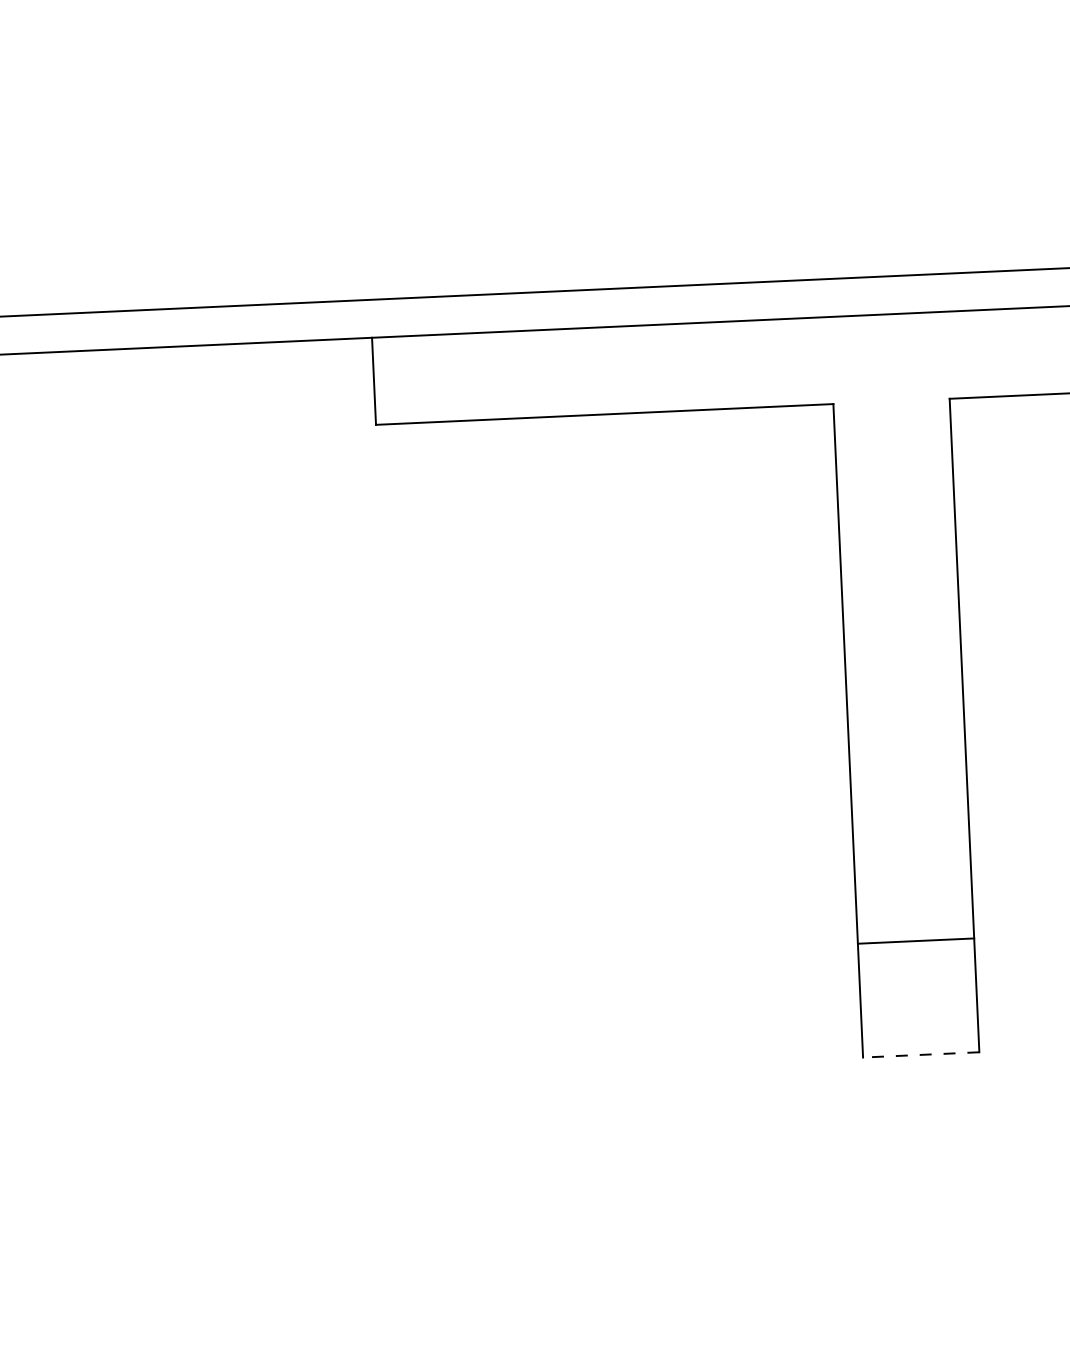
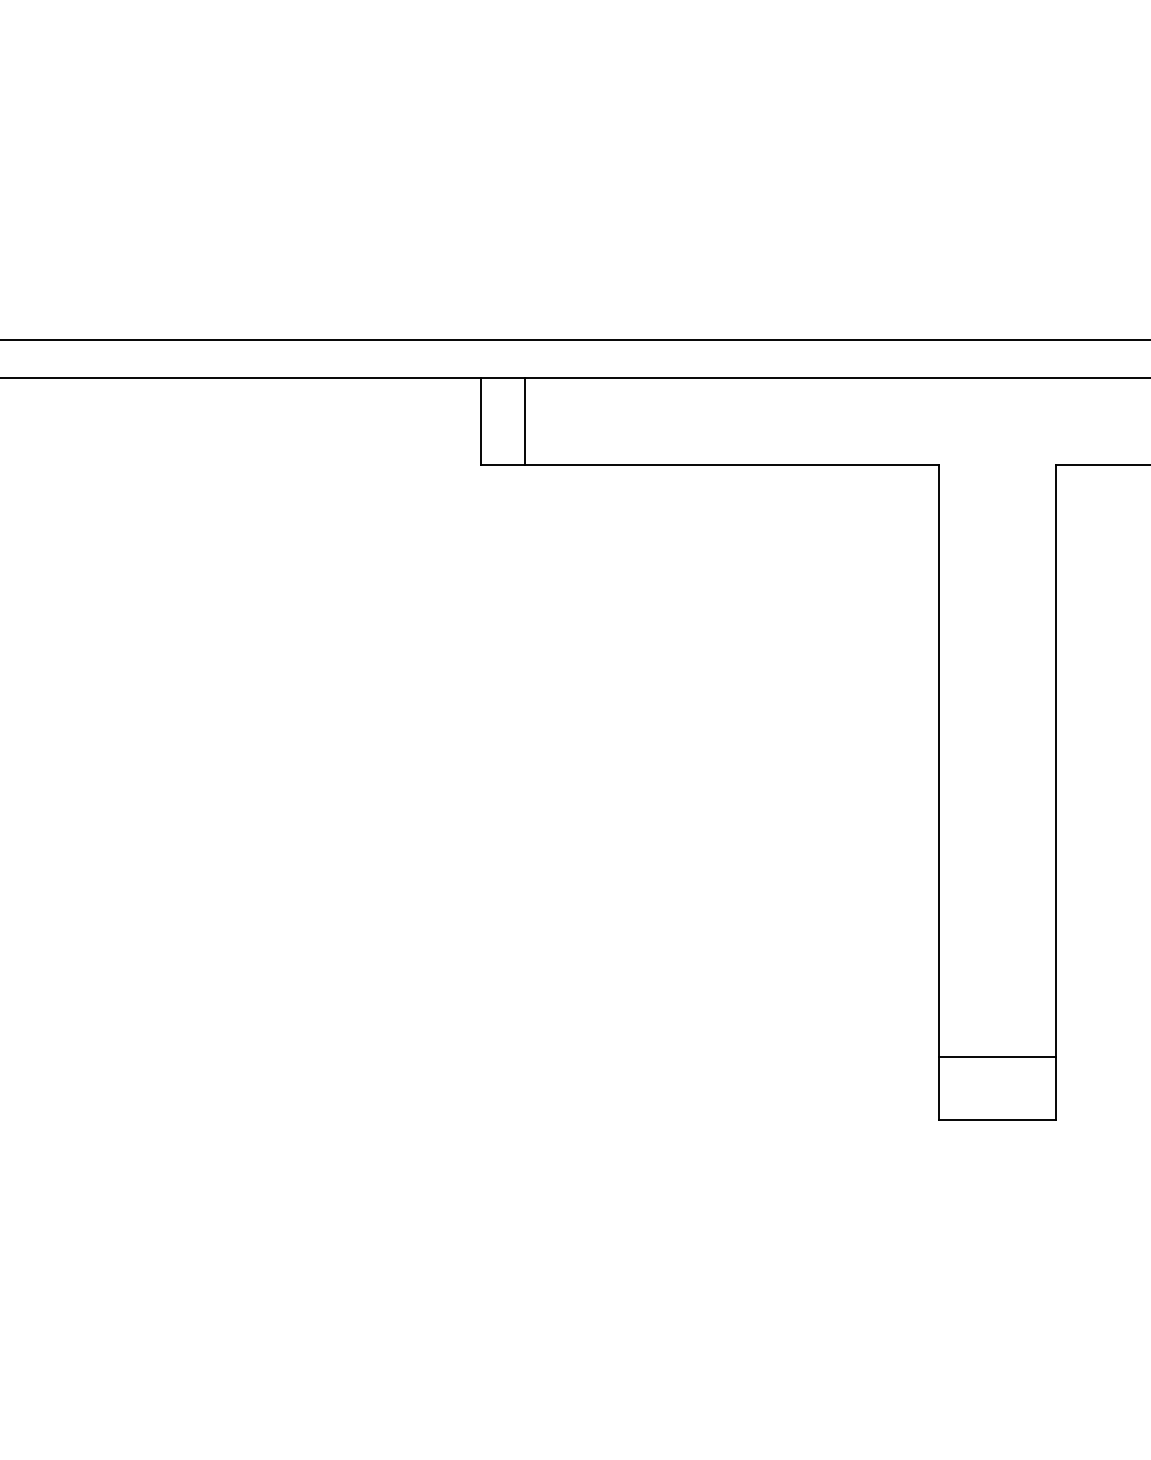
line: (418, 378) -> (525, 421), added
line: (916, 940) -> (997, 1056), moved
line: (920, 1054) -> (996, 1119), dashed -> solid

